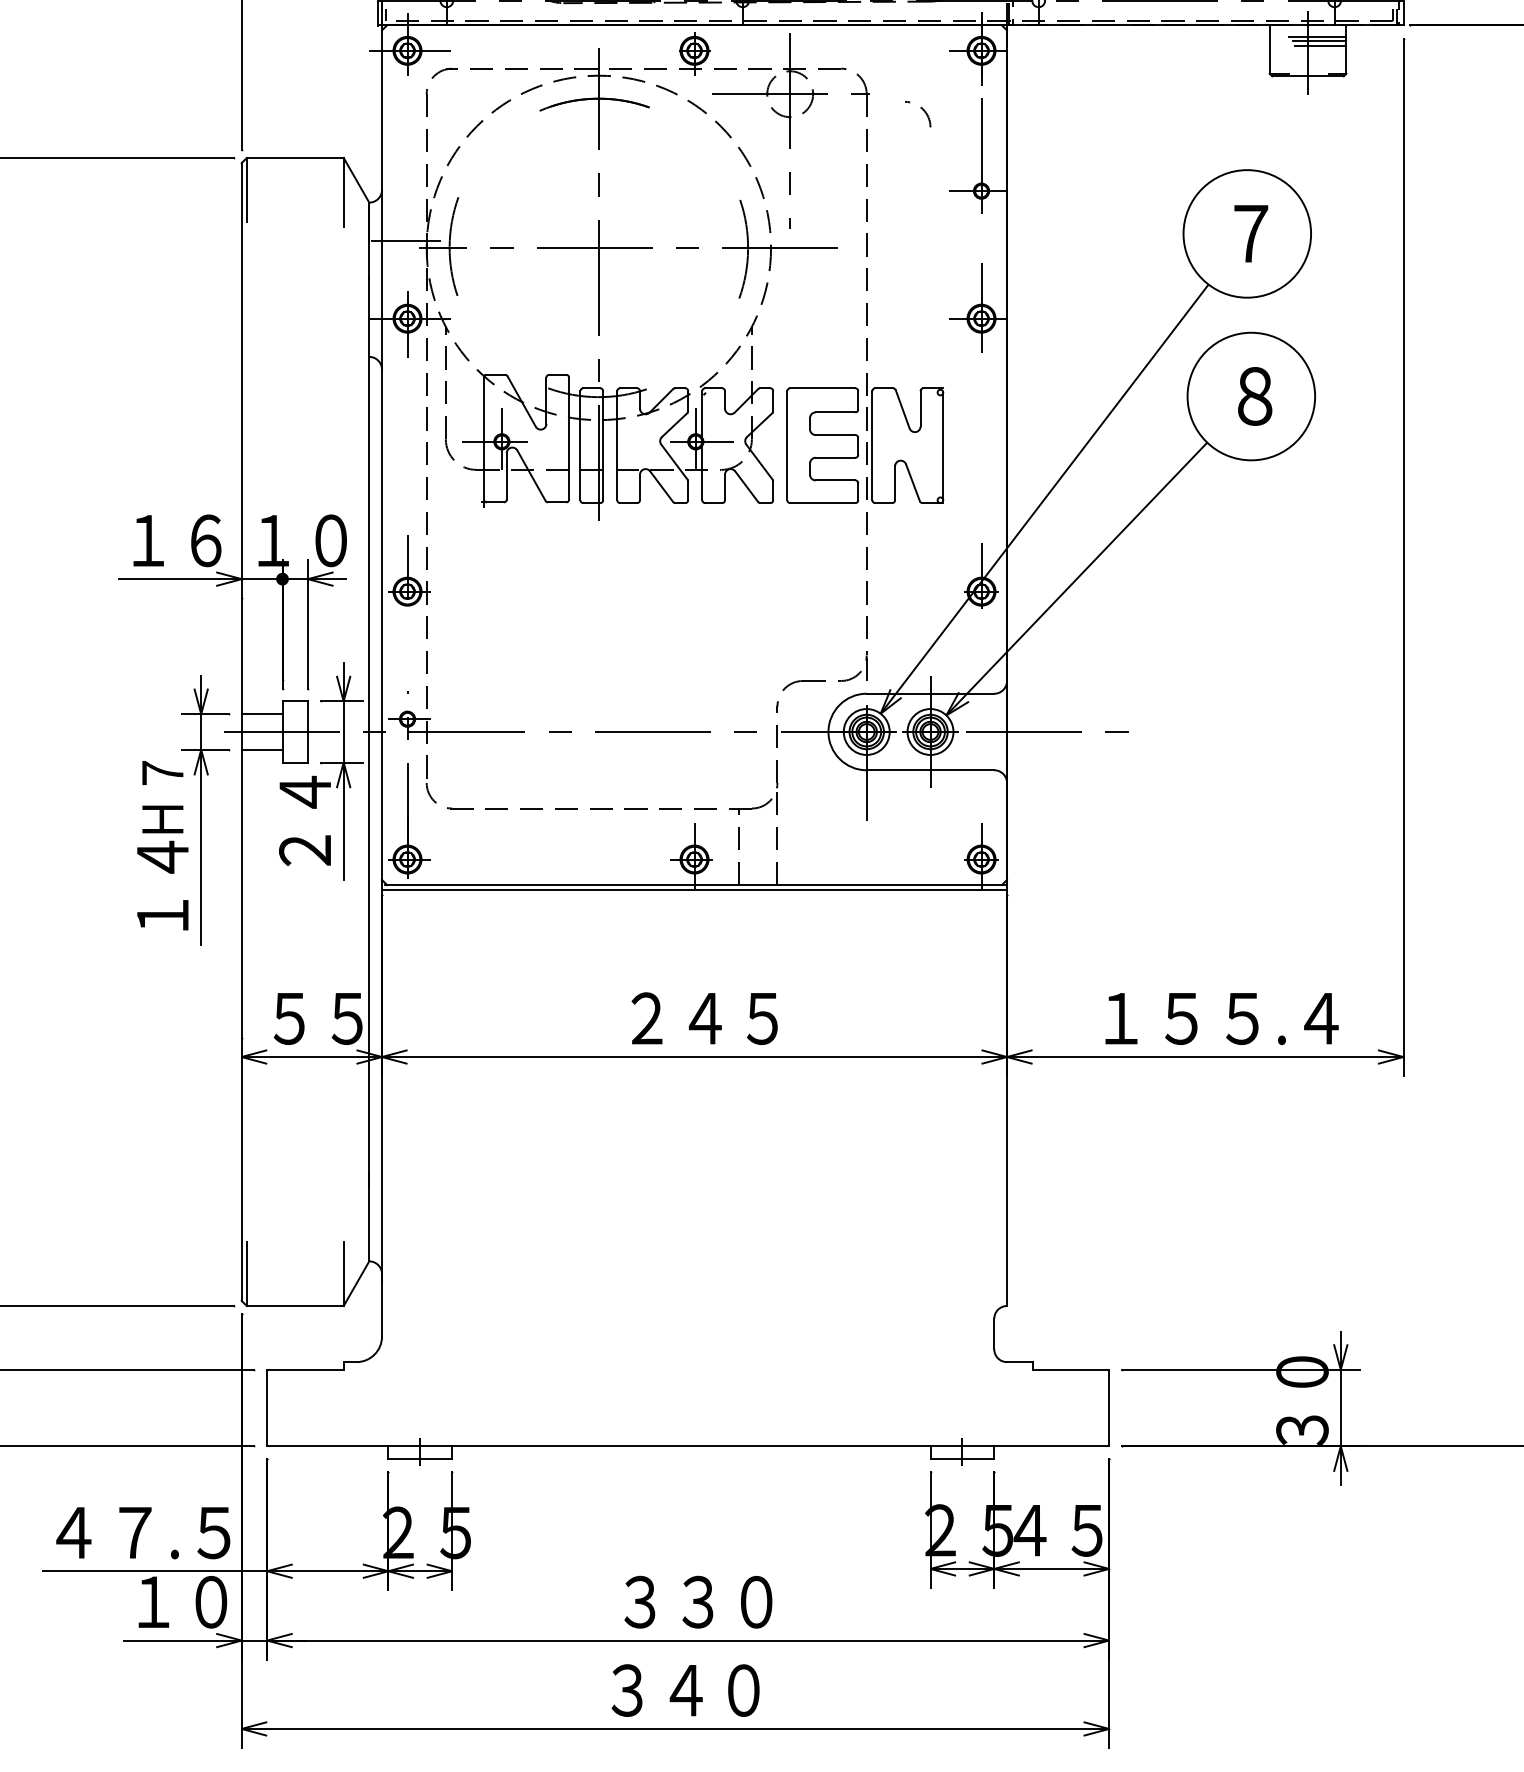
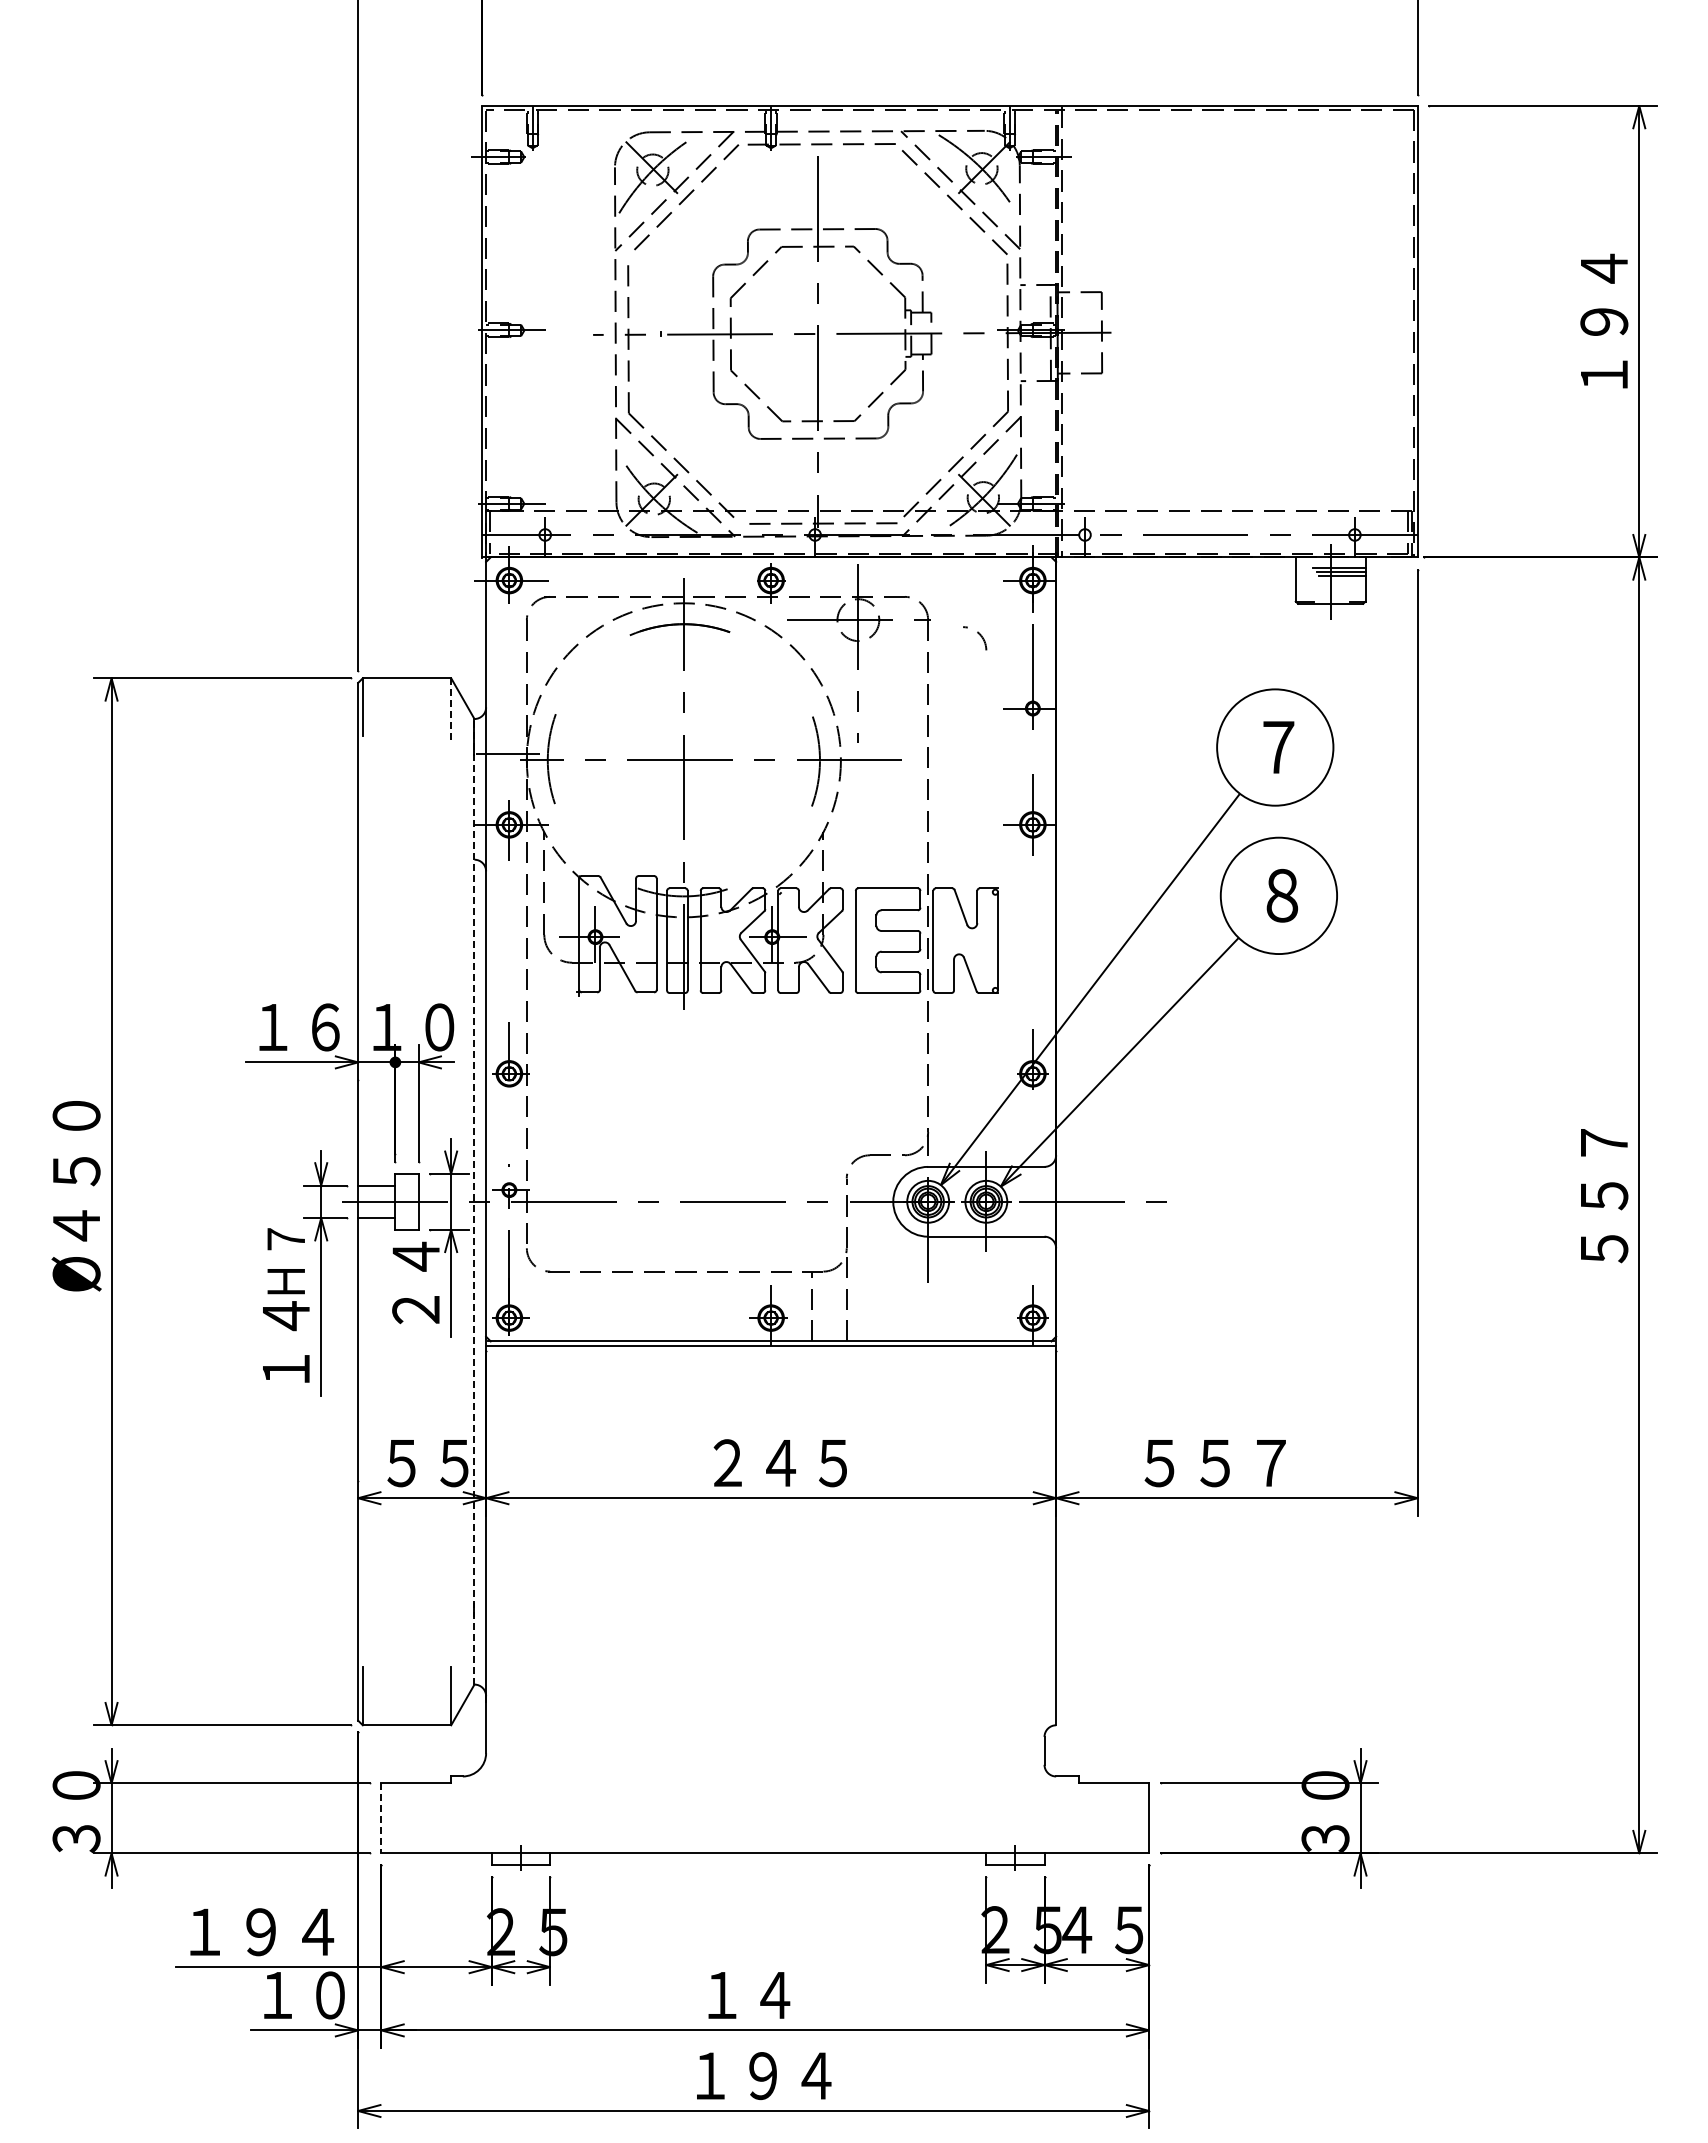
line: (344, 193) -> (451, 710), solid -> dashed
line: (369, 731) -> (474, 1201), solid -> dashed
text: (1221, 1018) -> (1251, 1463), １５５.４ -> ５５７
line: (267, 1408) -> (381, 1818), solid -> dashed
text: (143, 1533) -> (268, 1932), ４７.５ -> １９４
text: (698, 1602) -> (774, 1995), ３３０ -> １４
text: (686, 1691) -> (763, 2076), ３４０ -> １９４

